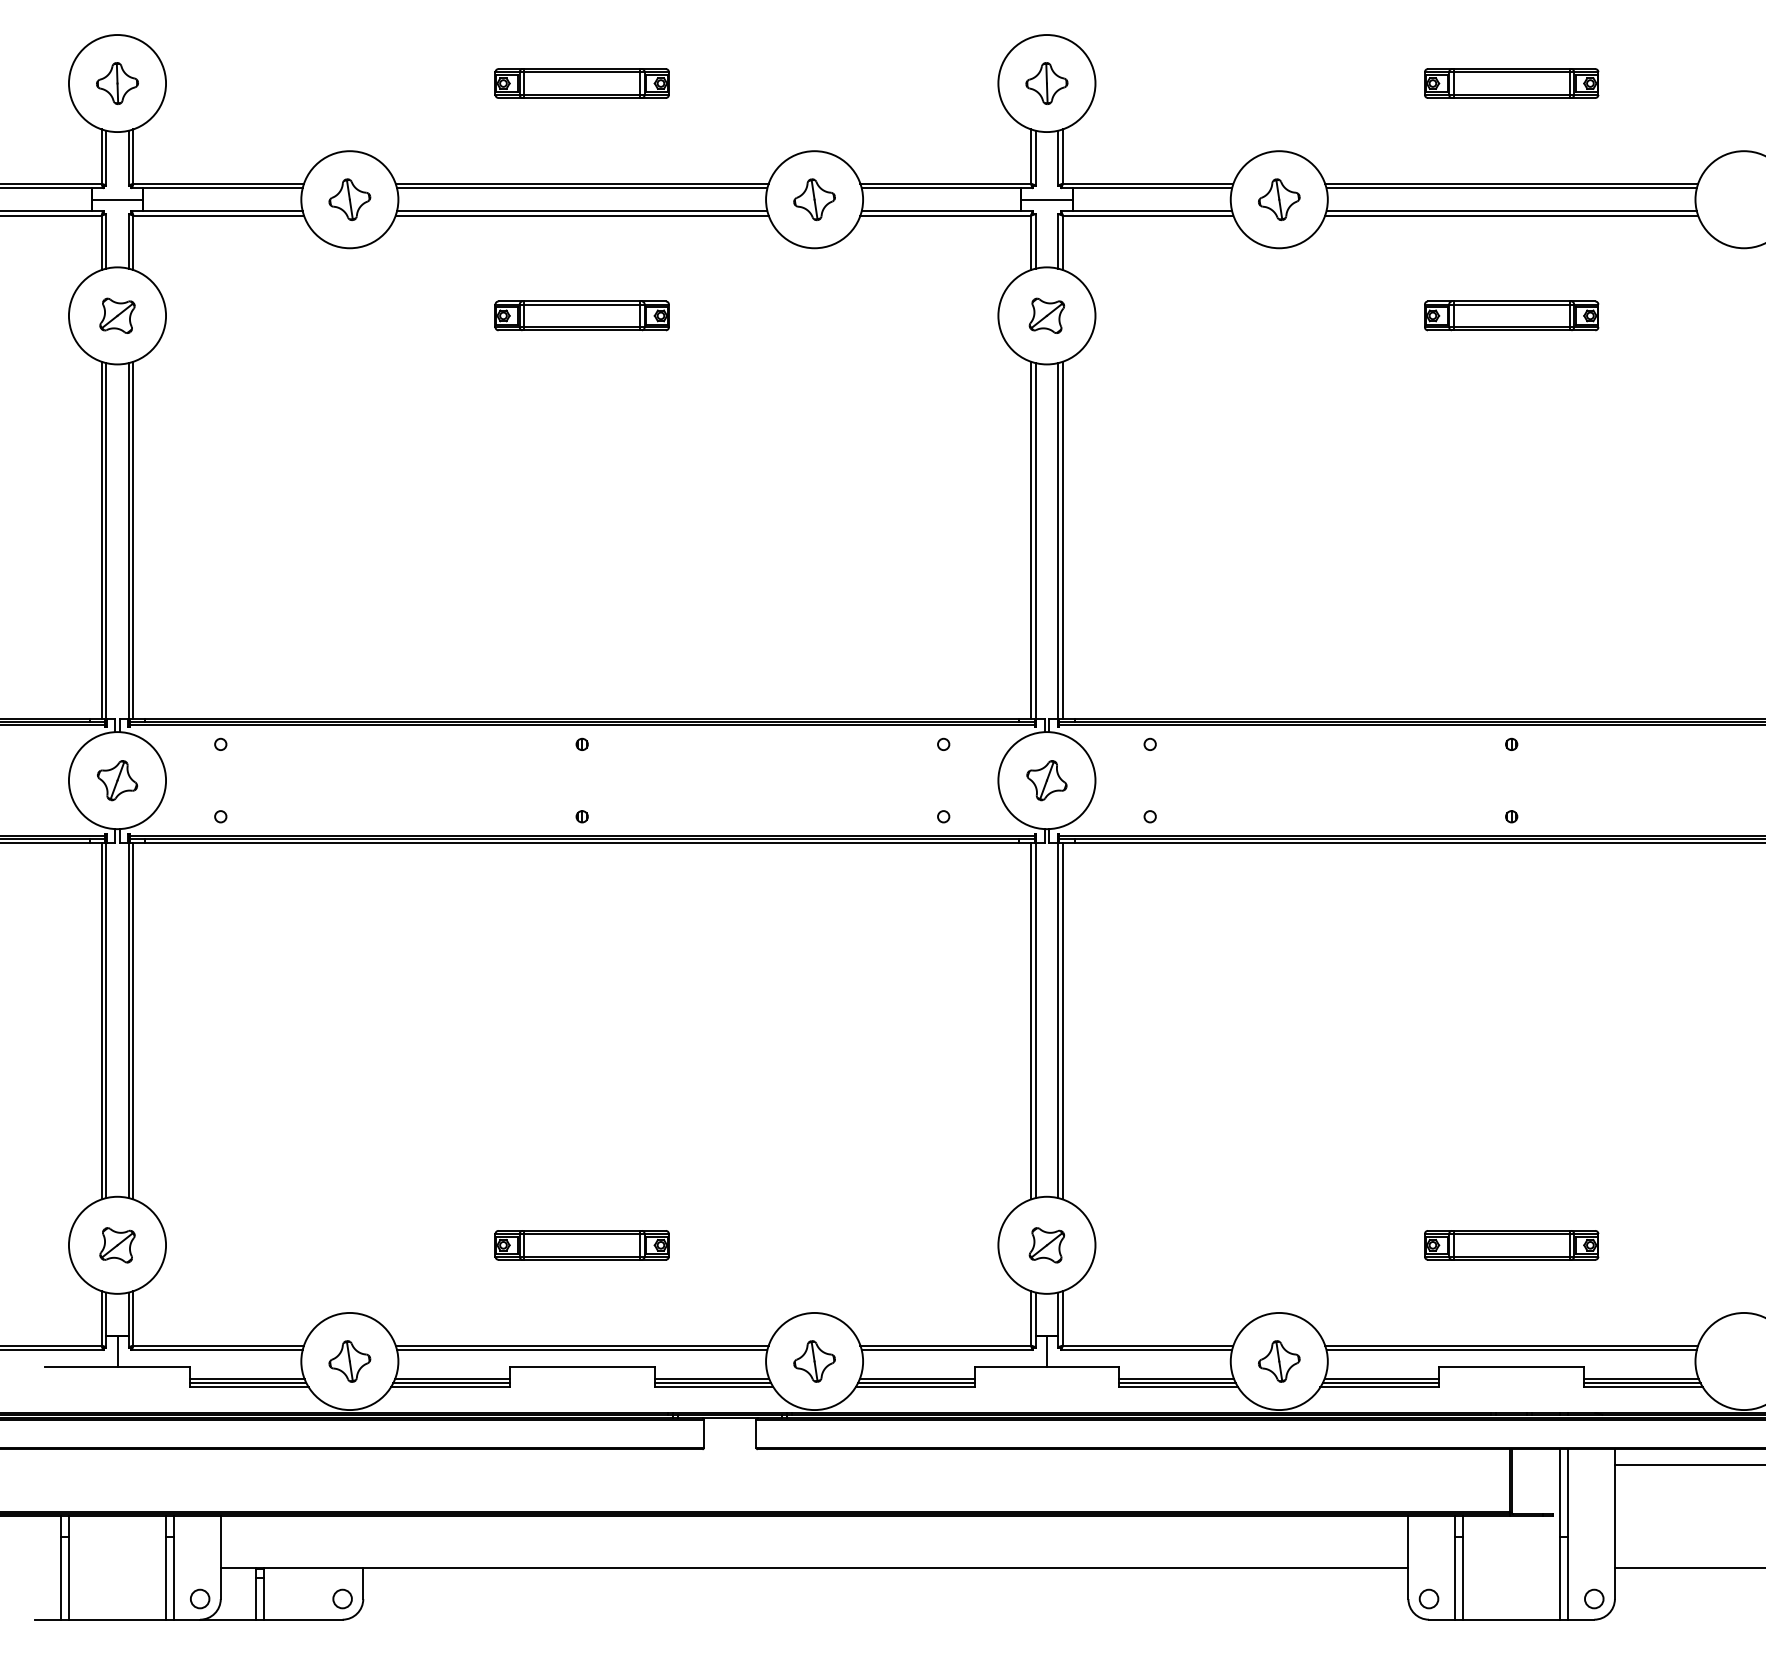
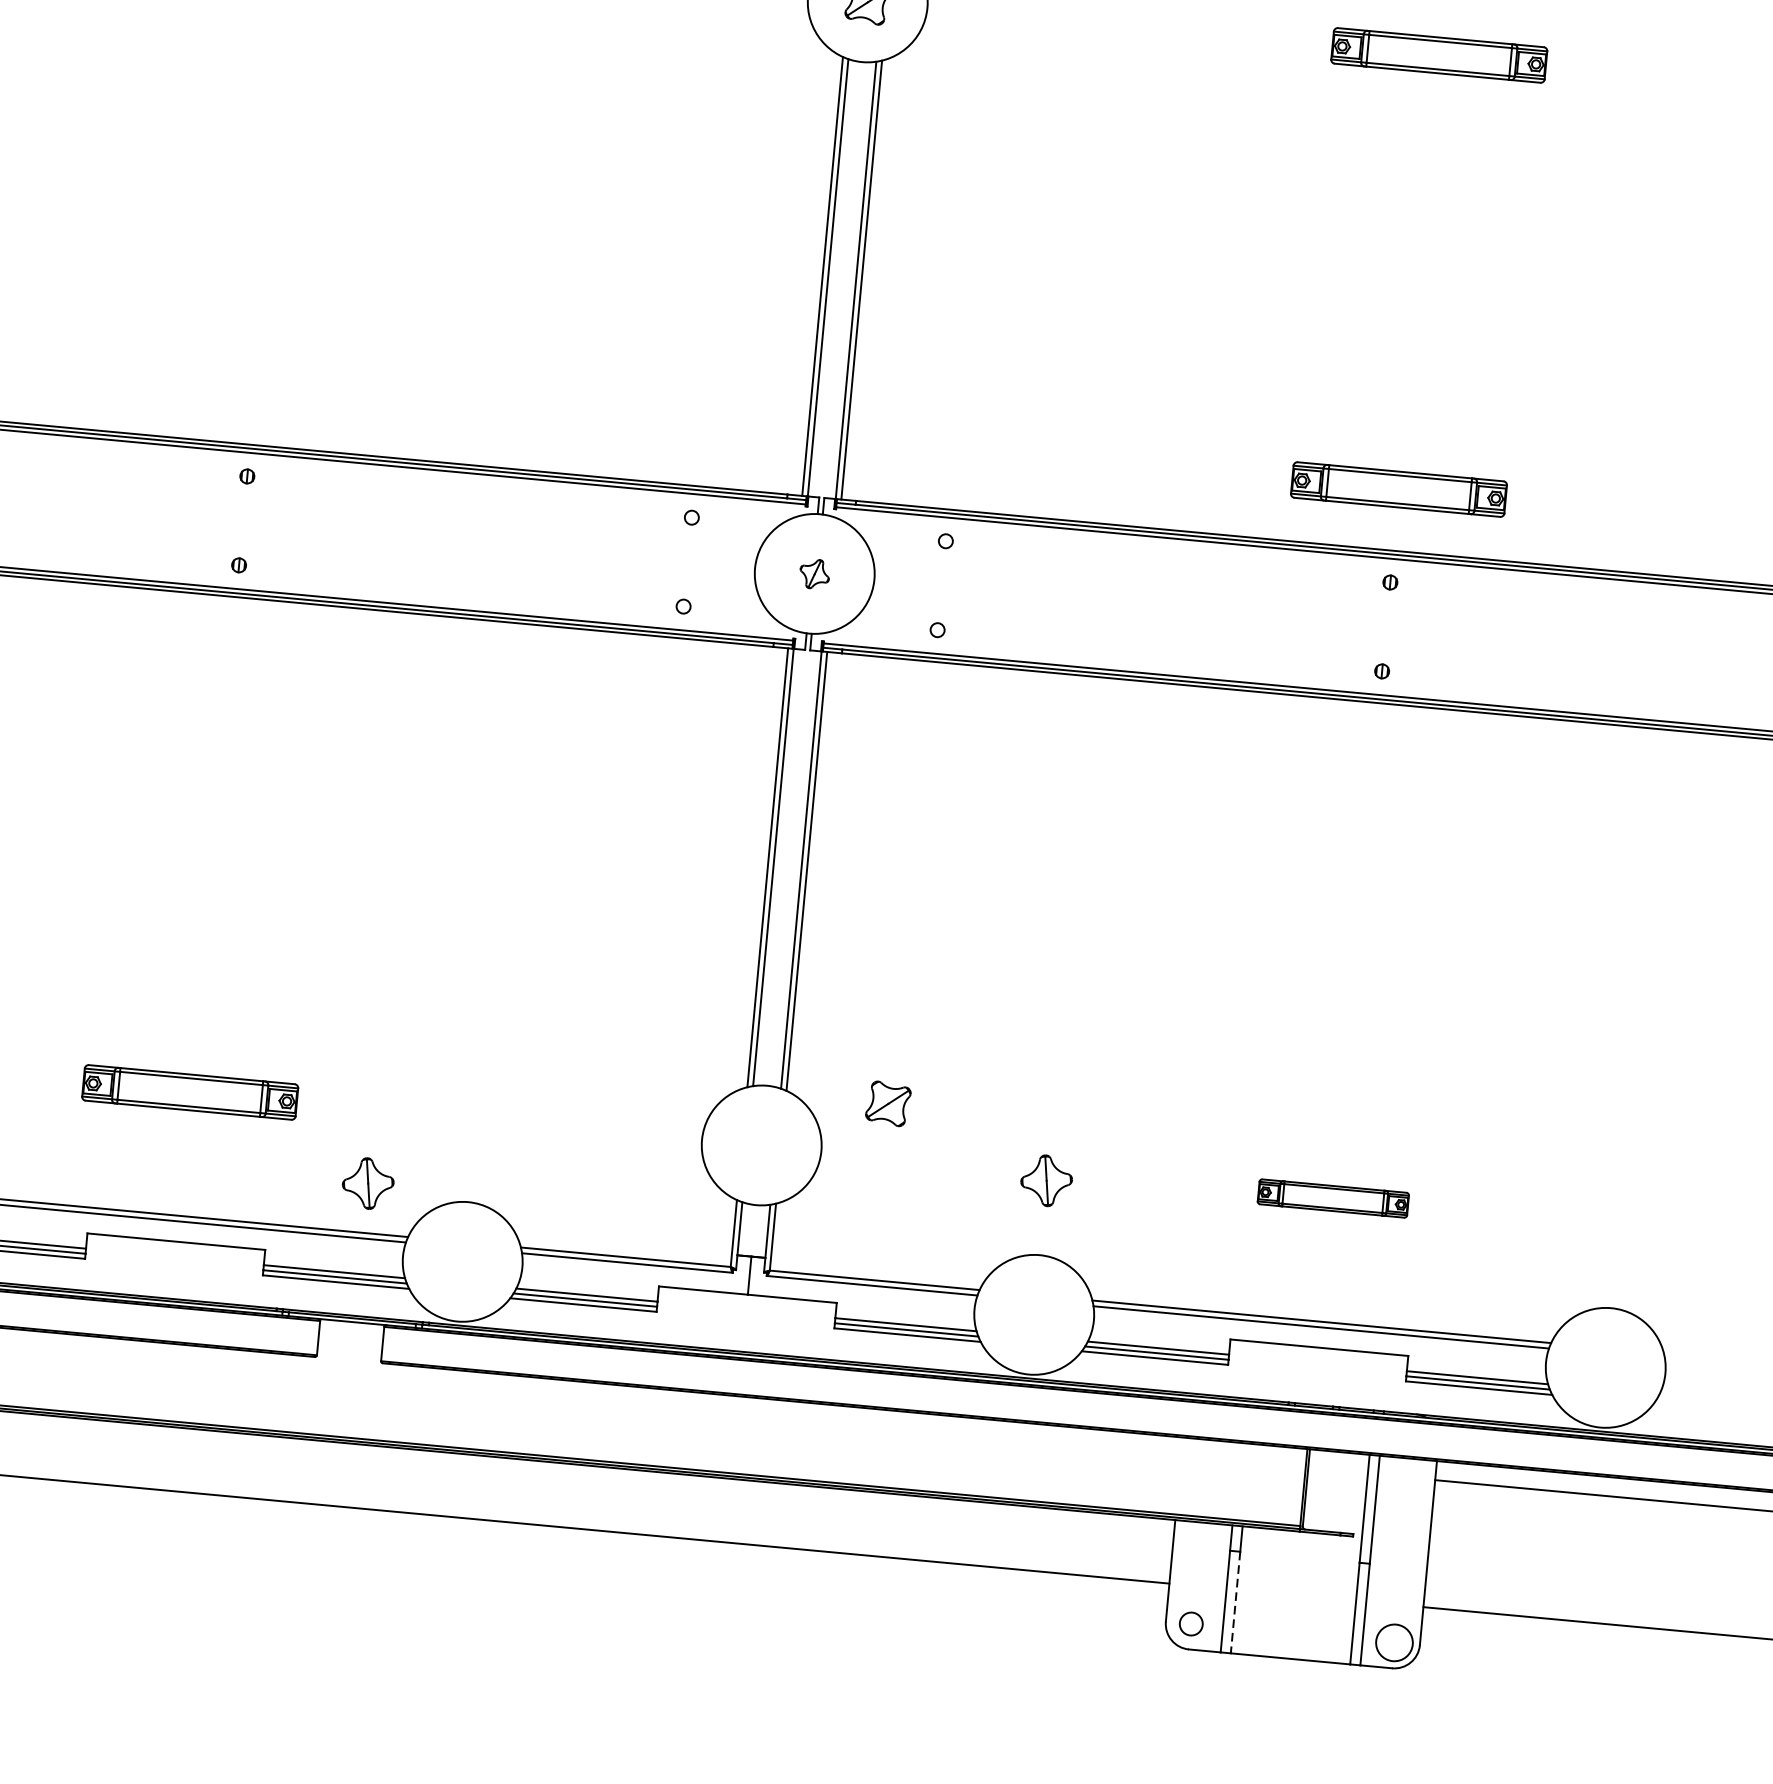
part: (1511, 668) -> (1398, 489), added
part: (1046, 780) -> (814, 573), size x0.6
part: (1046, 1245) -> (887, 1104), moved
part: (1511, 1245) -> (1333, 1198), size x0.7
part: (814, 1361) -> (368, 1183), moved
part: (1279, 1361) -> (1046, 1180), moved
line: (1463, 1578) -> (1236, 1602), solid -> dashed
circle: (1593, 1598) -> (1393, 1642), size x1.6

